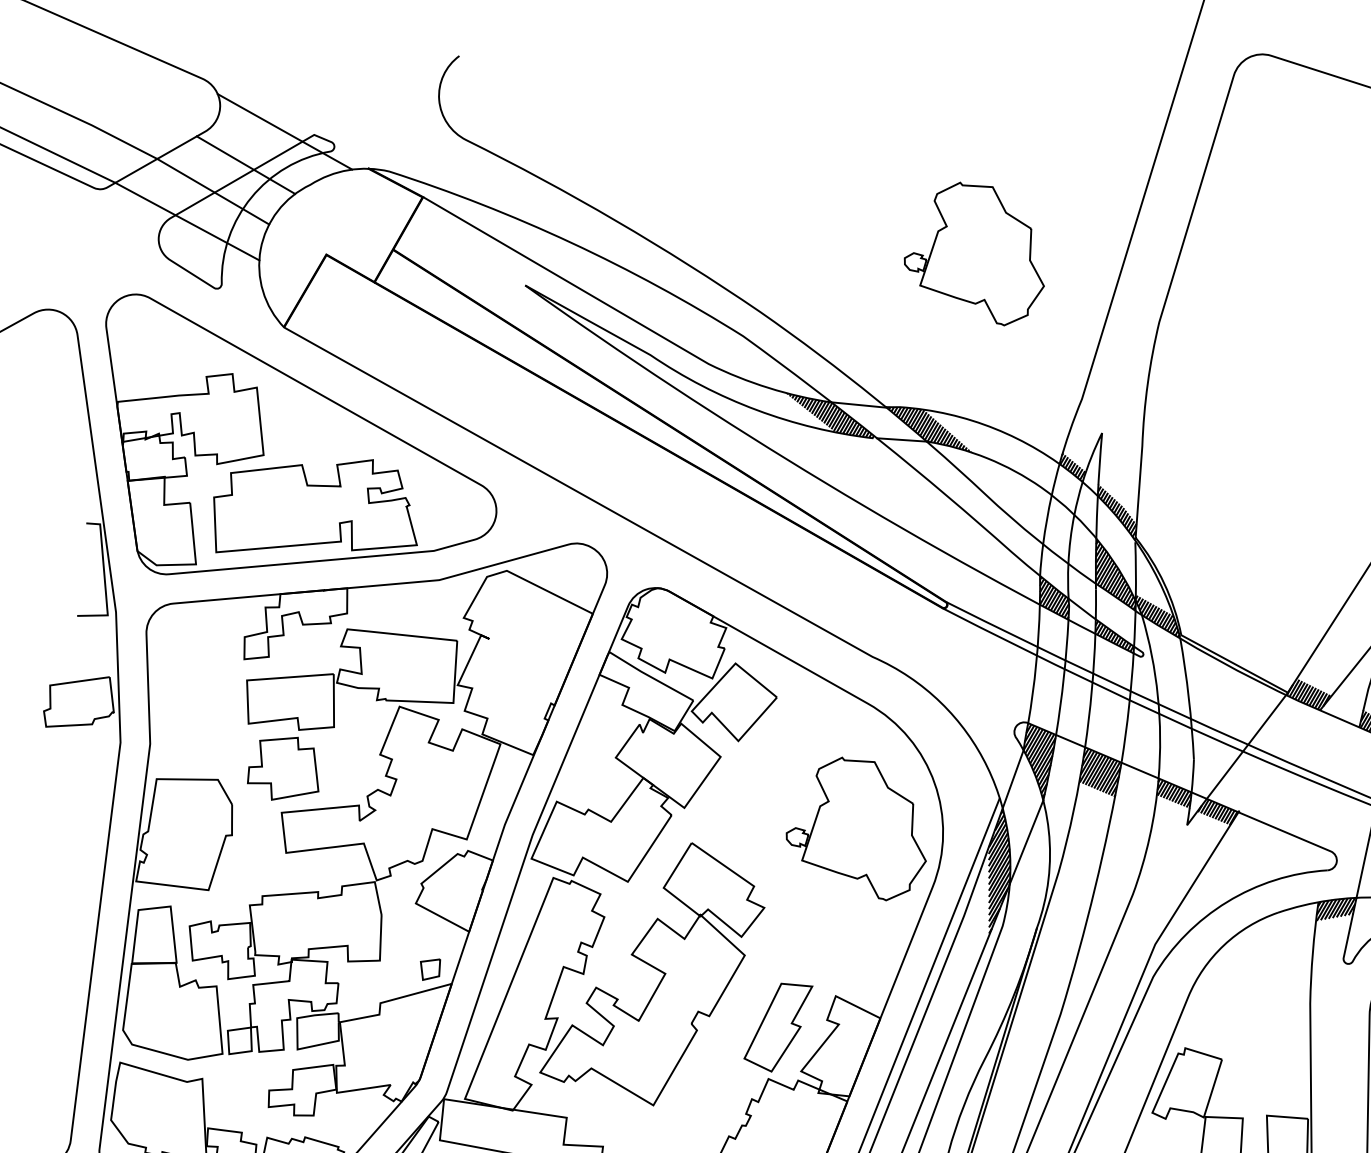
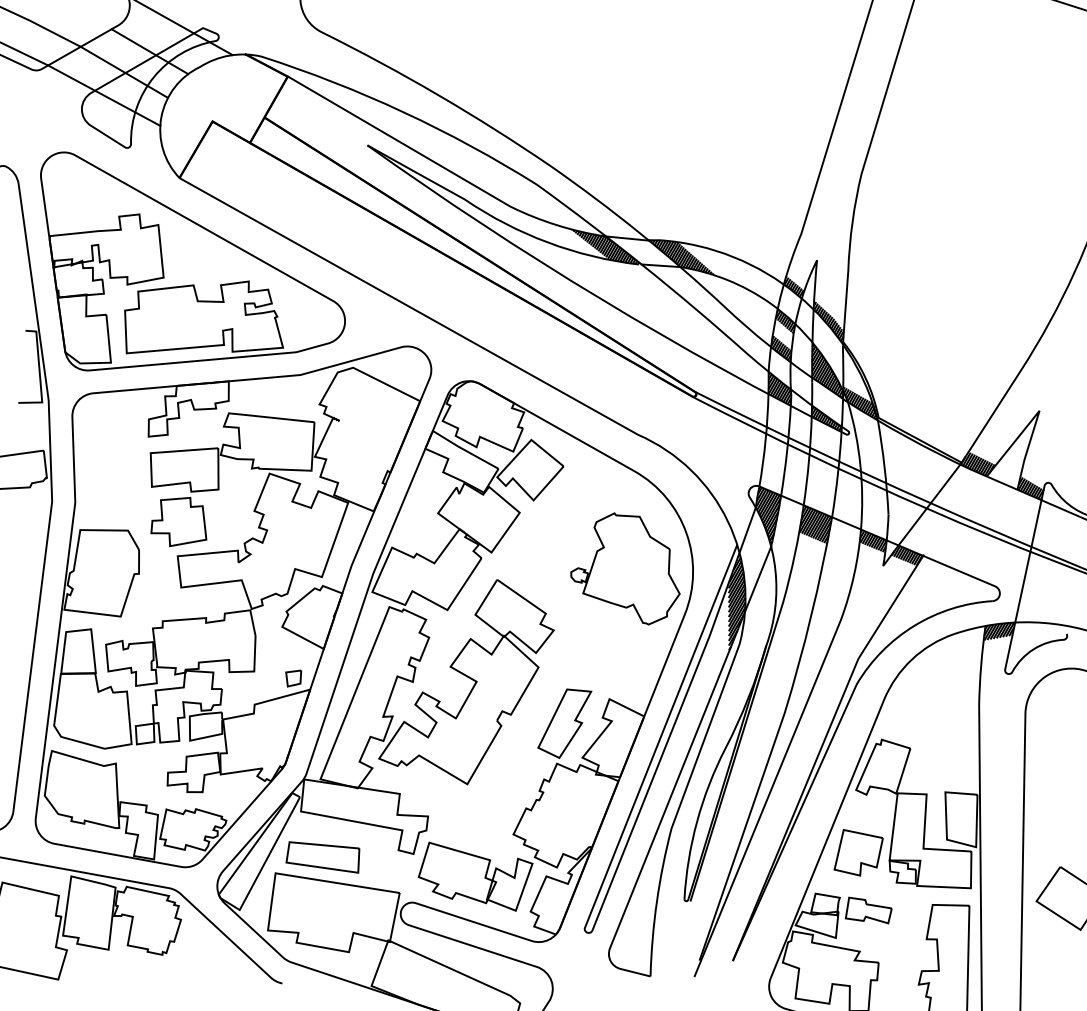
part: (974, 253) -> (717, 120), removed
hatch: (1061, 511) -> (785, 321), added
hatch: (1056, 546) -> (781, 348), added

